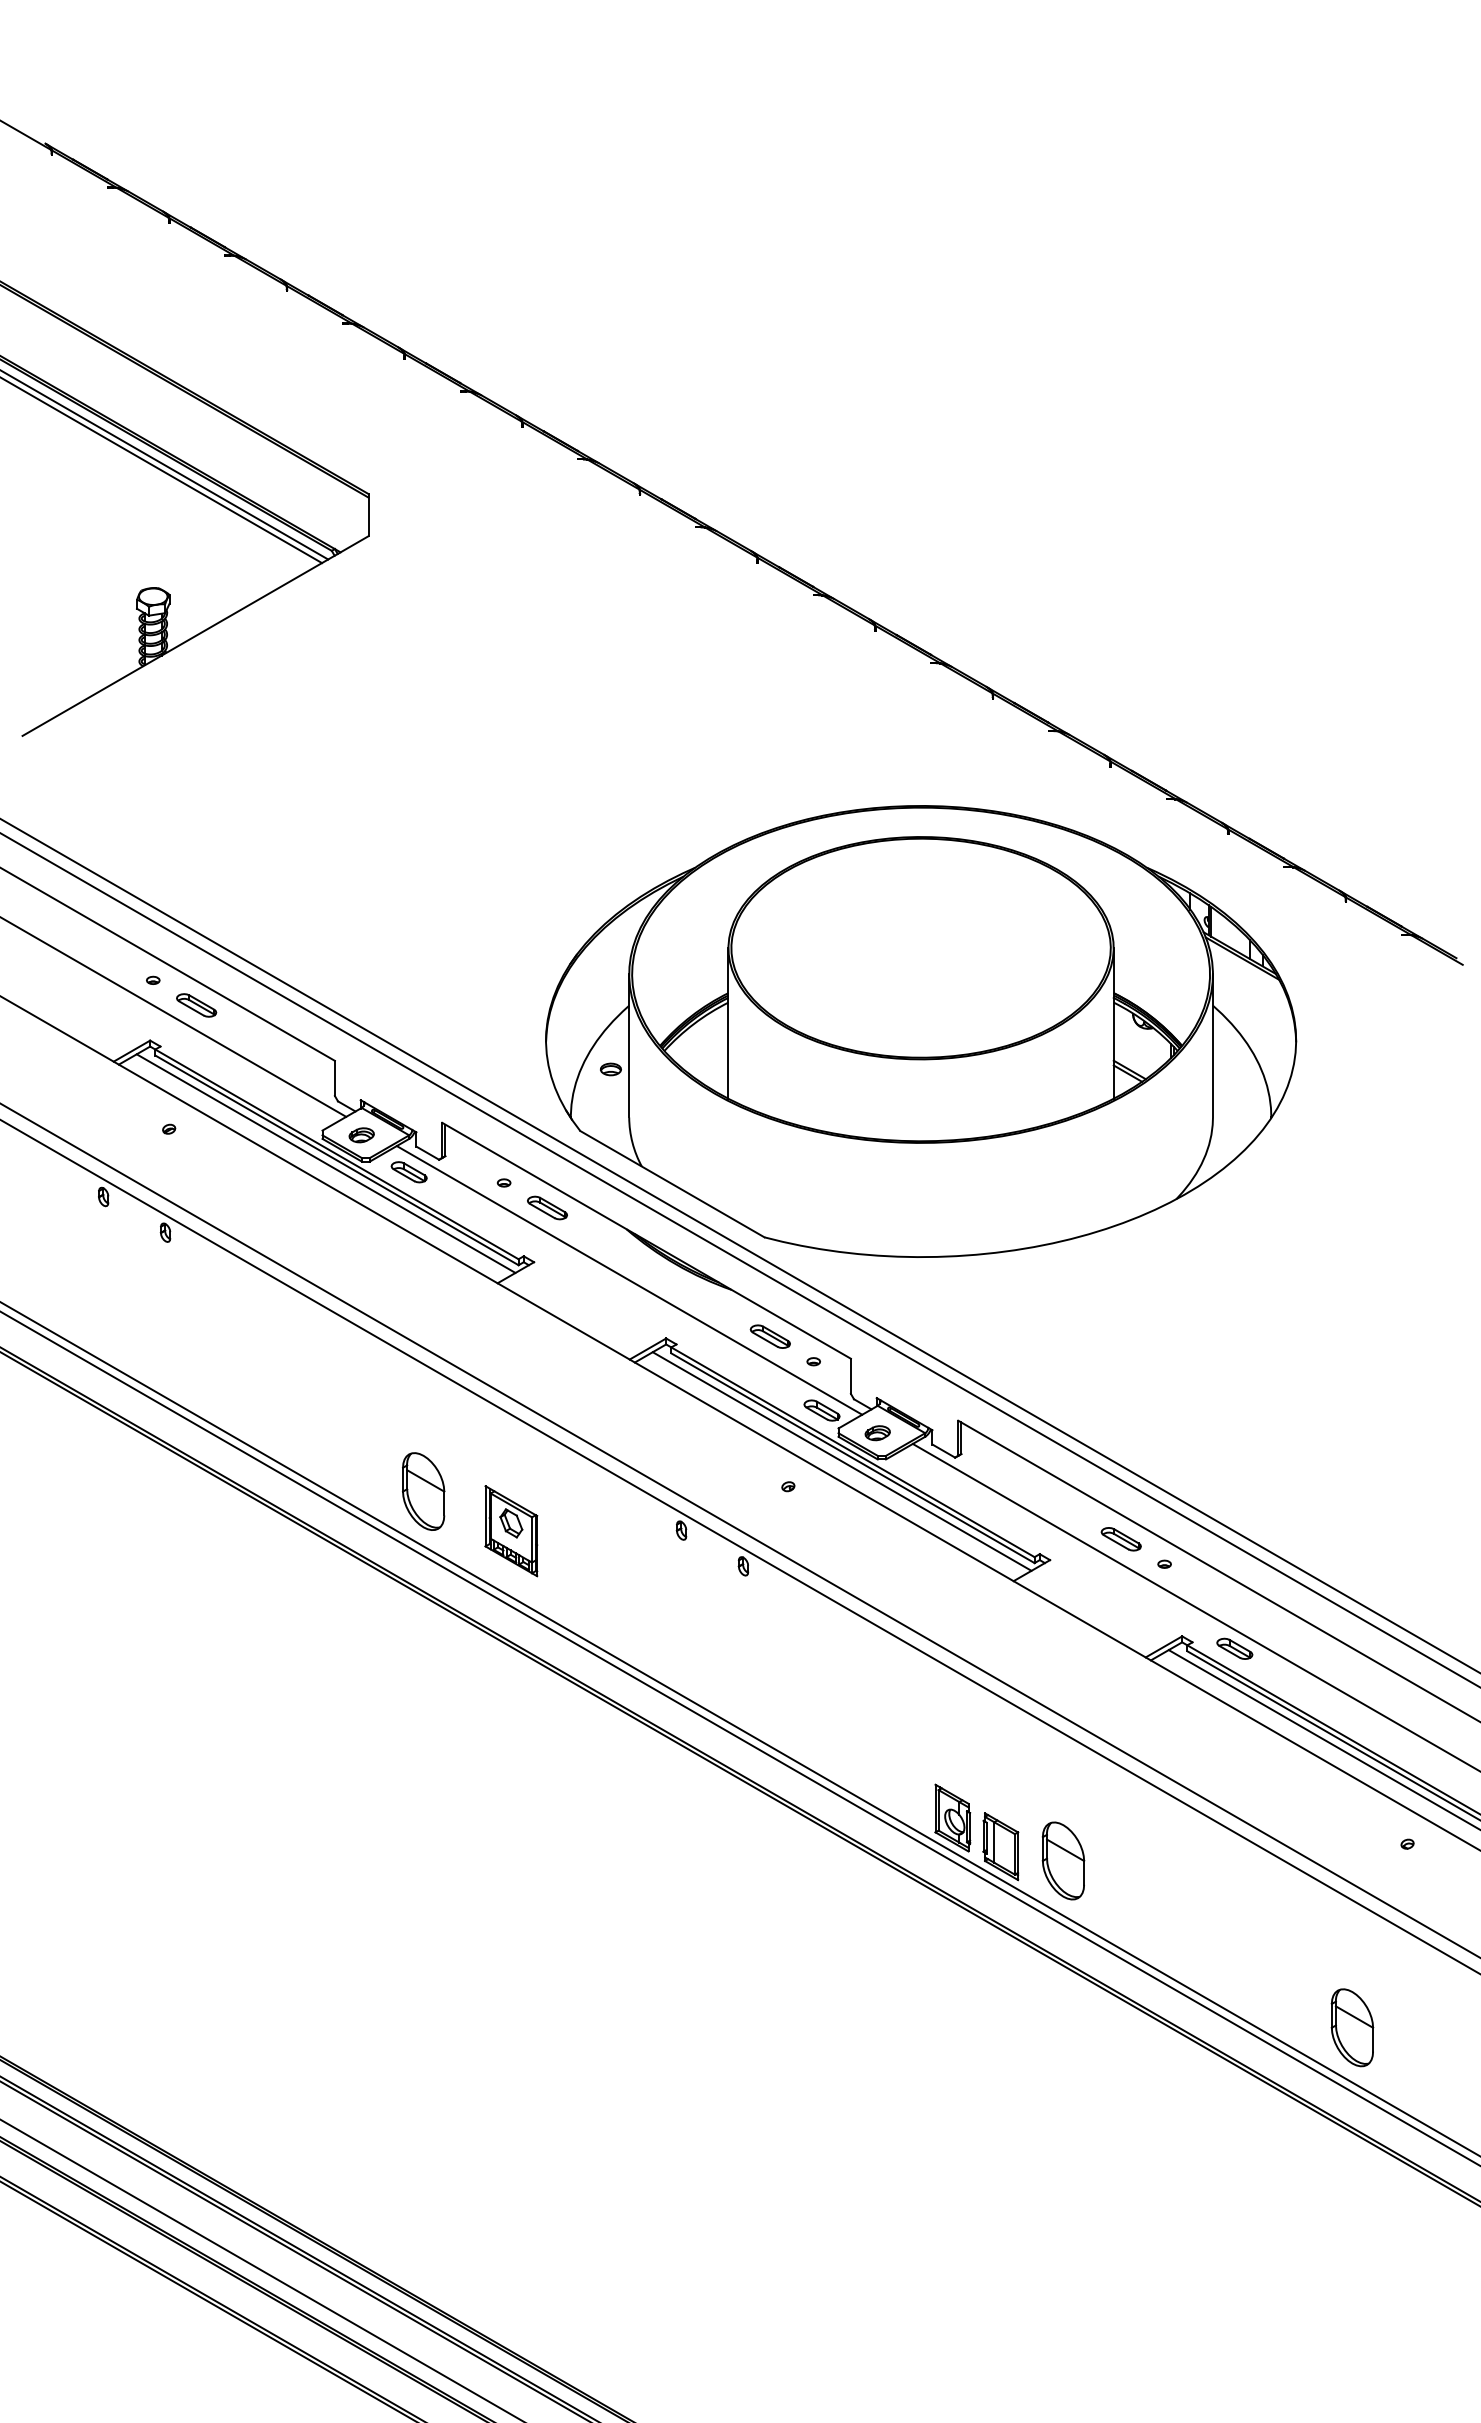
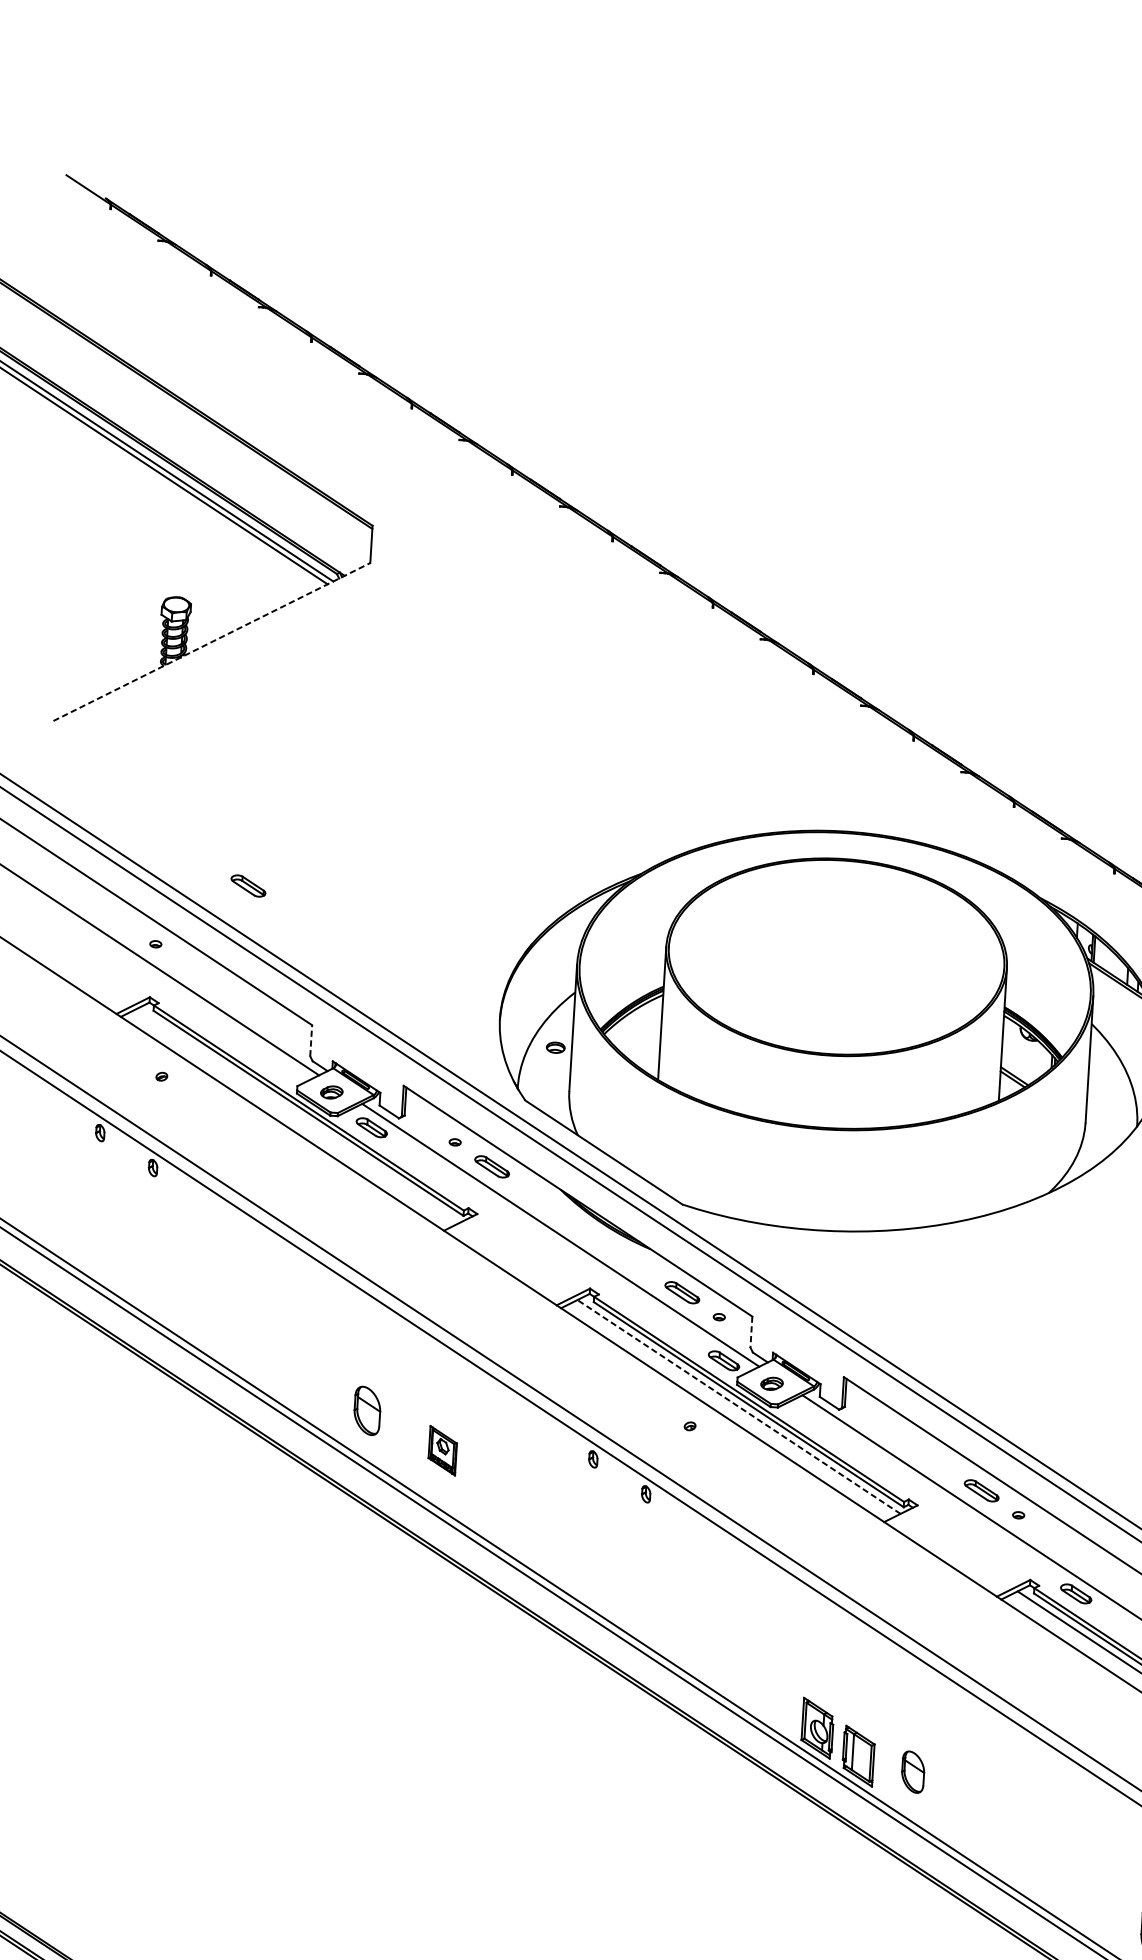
line: (195, 636) -> (211, 642), solid -> dashed
part: (196, 1005) -> (248, 886), moved
line: (334, 1078) -> (310, 1040), solid -> dashed
line: (325, 1163) -> (298, 1115), removed
line: (850, 1376) -> (751, 1332), solid -> dashed
line: (842, 1461) -> (739, 1406), solid -> dashed
part: (423, 1491) -> (367, 1410), size x0.7
part: (511, 1531) -> (442, 1450), size x0.6
part: (1063, 1860) -> (913, 1771), size x0.6

